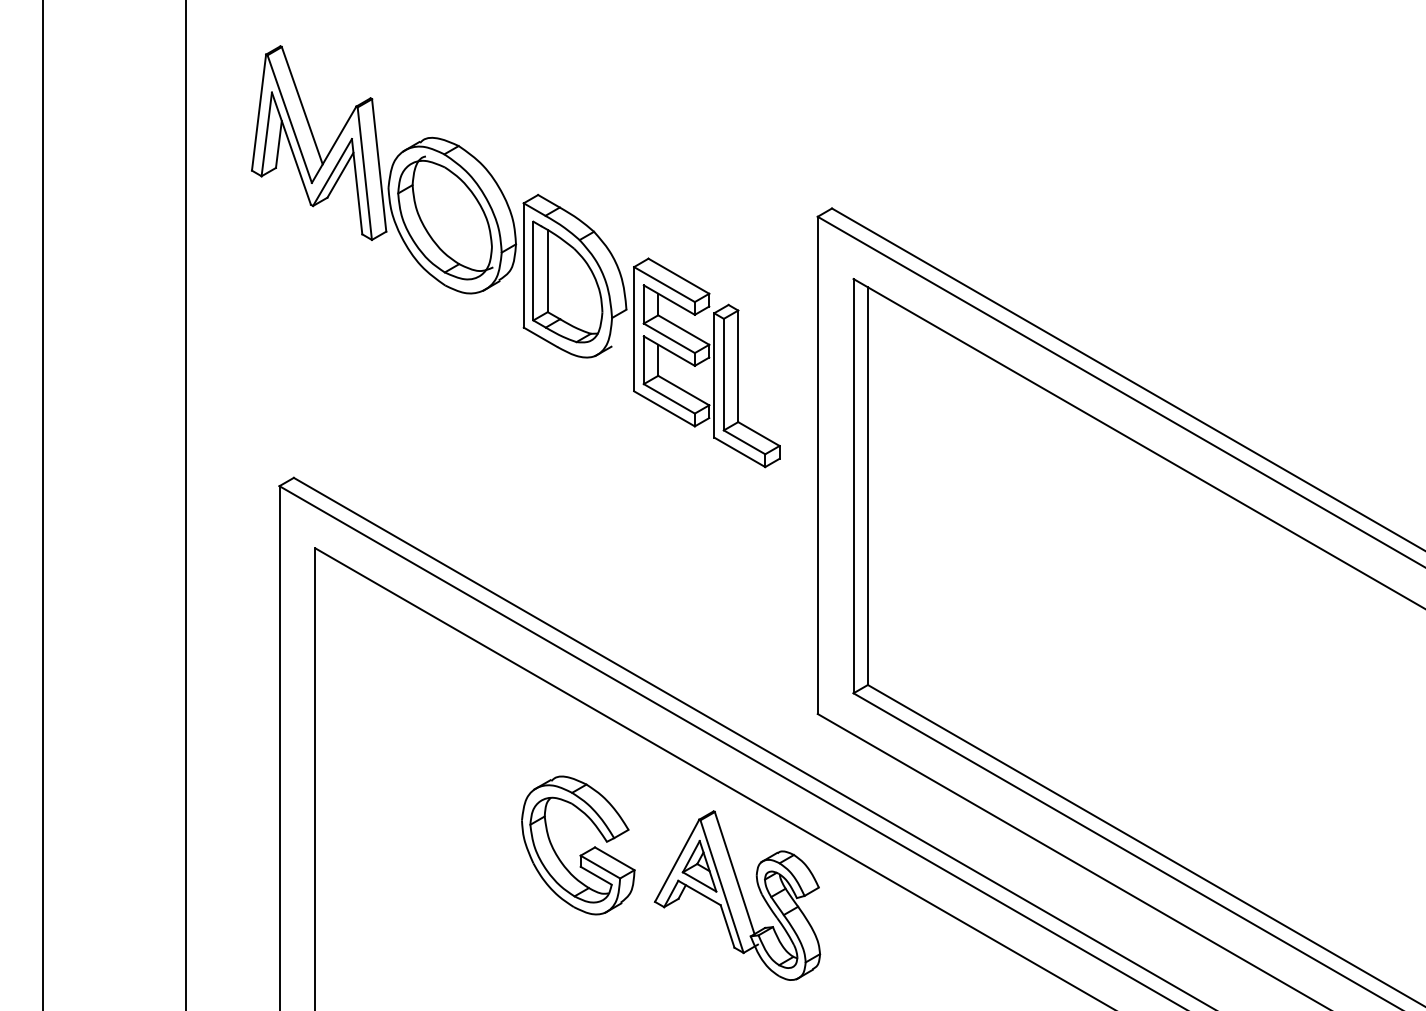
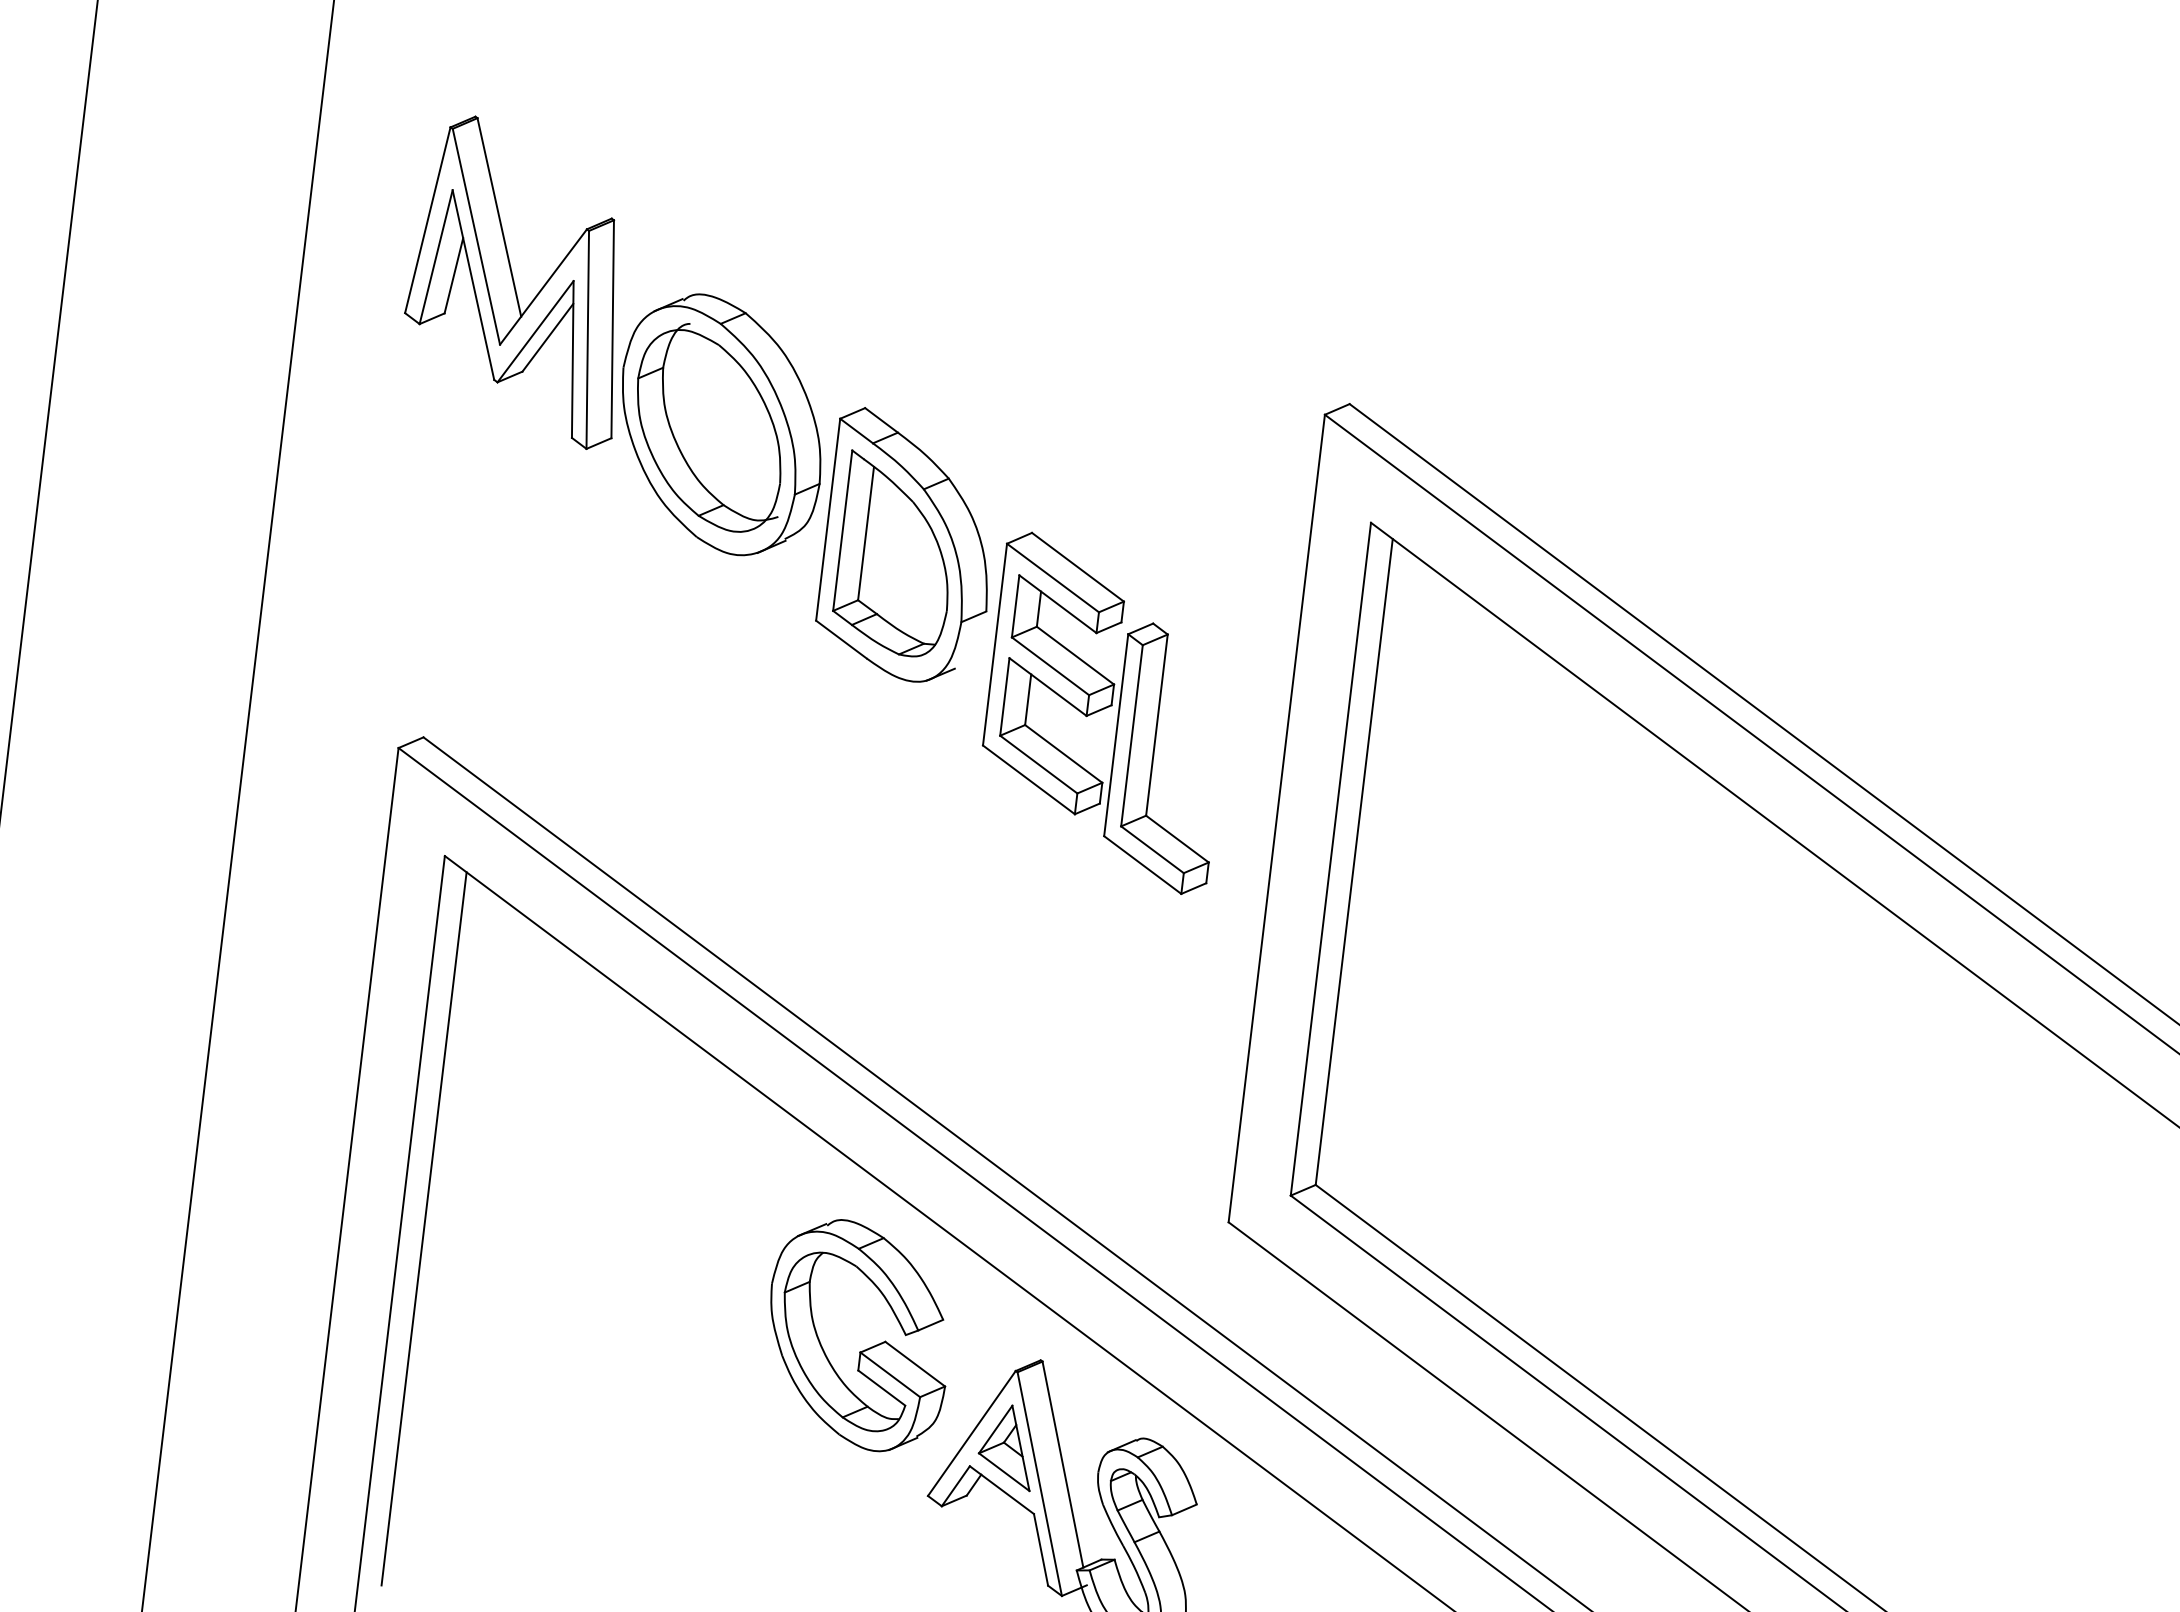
part: (515, 256) -> (816, 503), moved
line: (329, 775) -> (423, 1227), added
part: (582, 853) -> (863, 1349), moved

